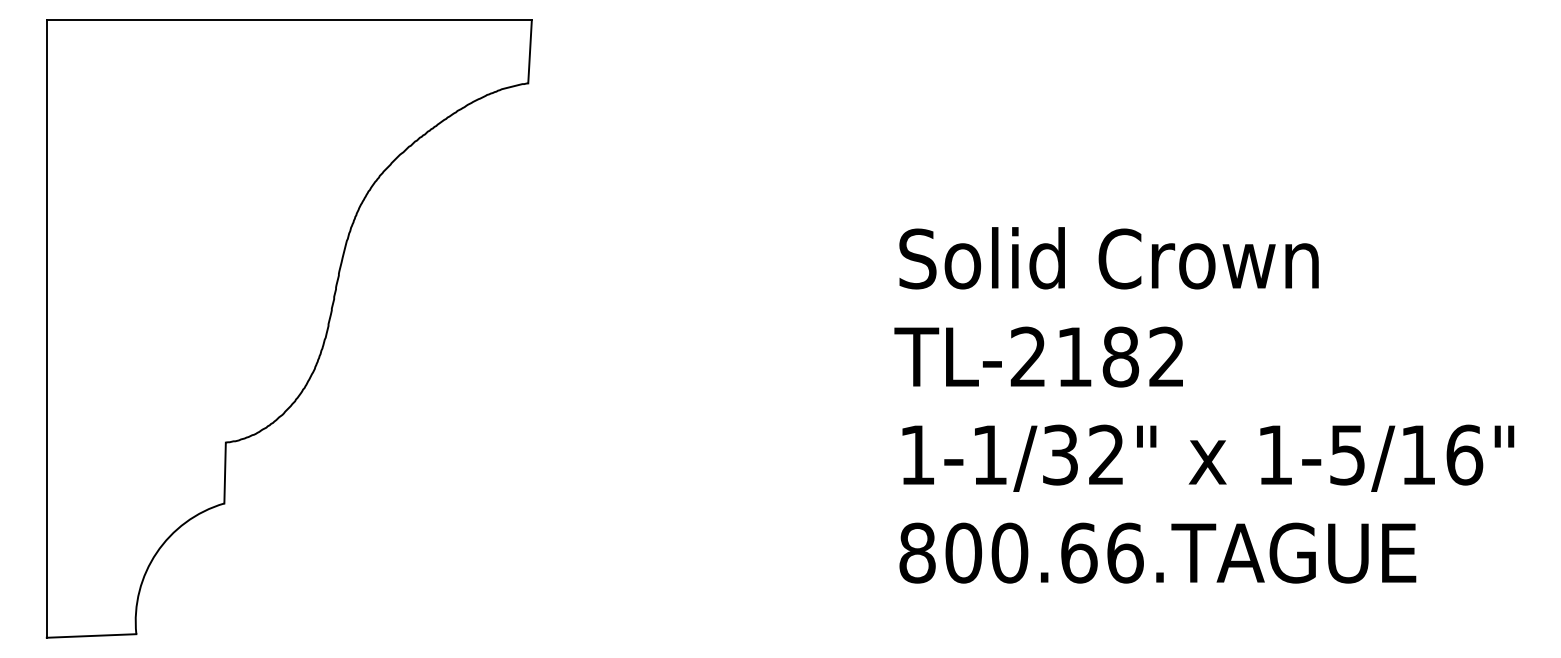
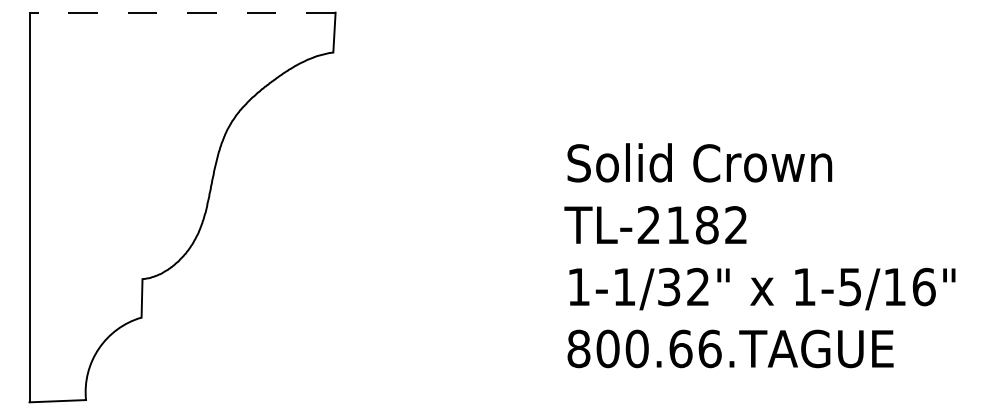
line: (289, 19) -> (182, 12), solid -> dashed

